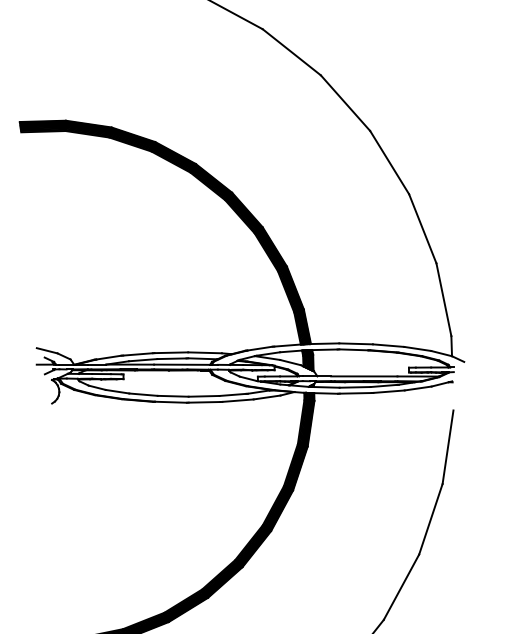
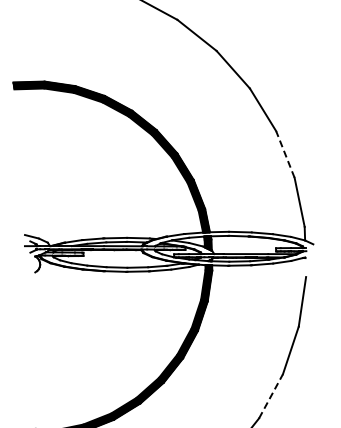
line: (422, 228) -> (285, 154), solid -> dashed
line: (402, 586) -> (271, 395), solid -> dashed

